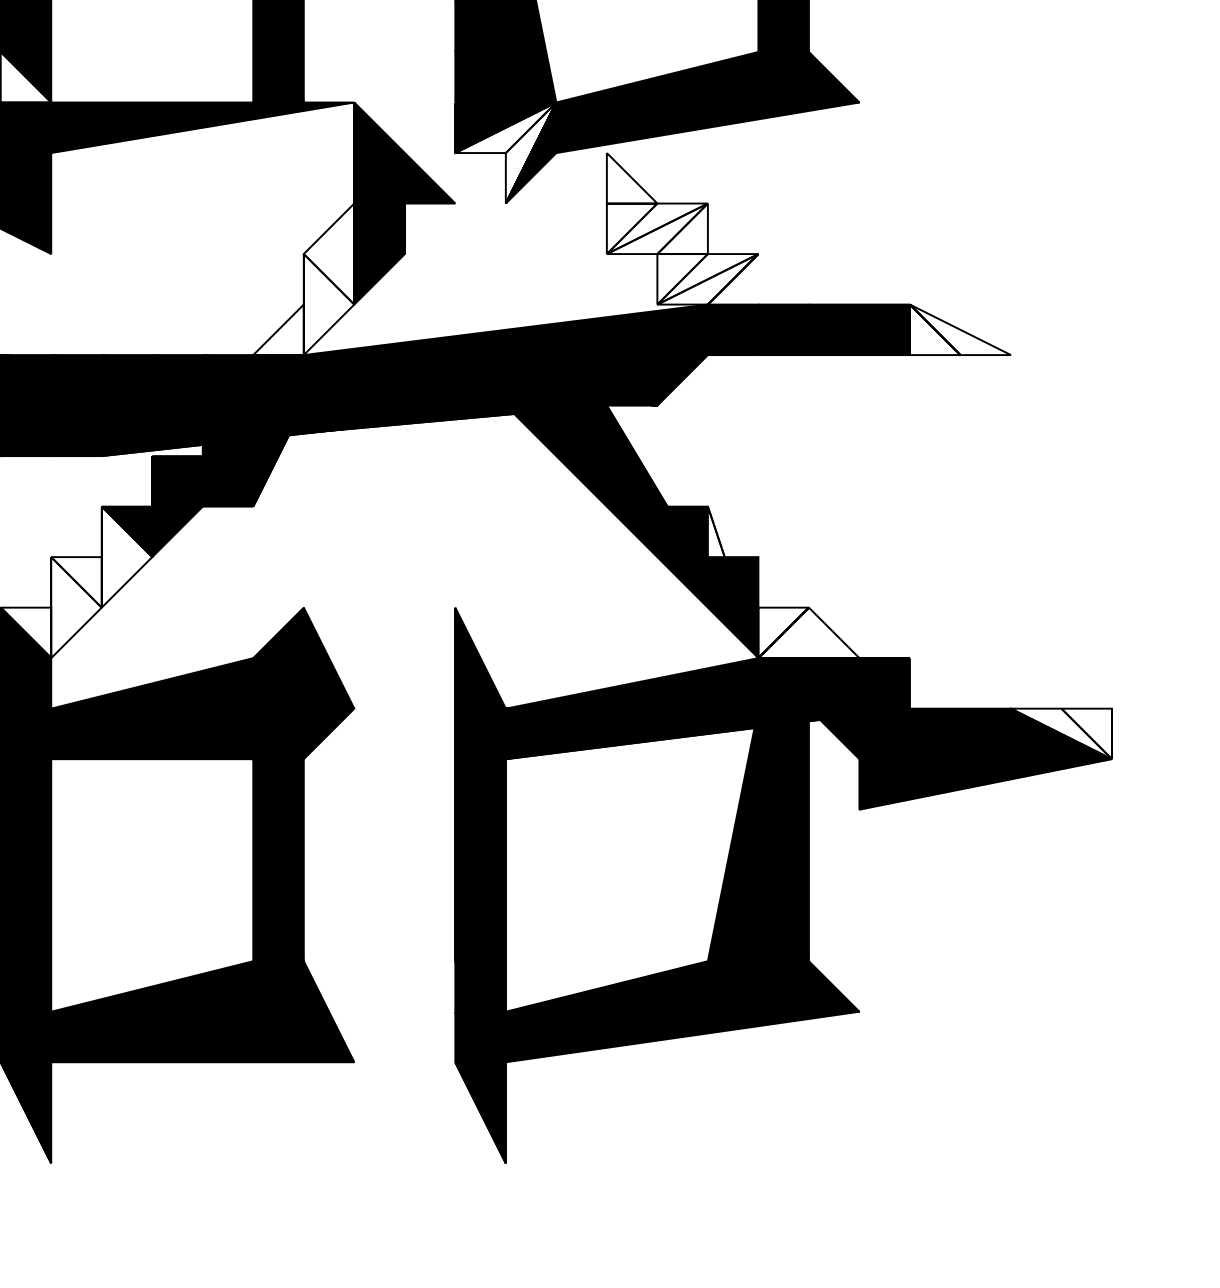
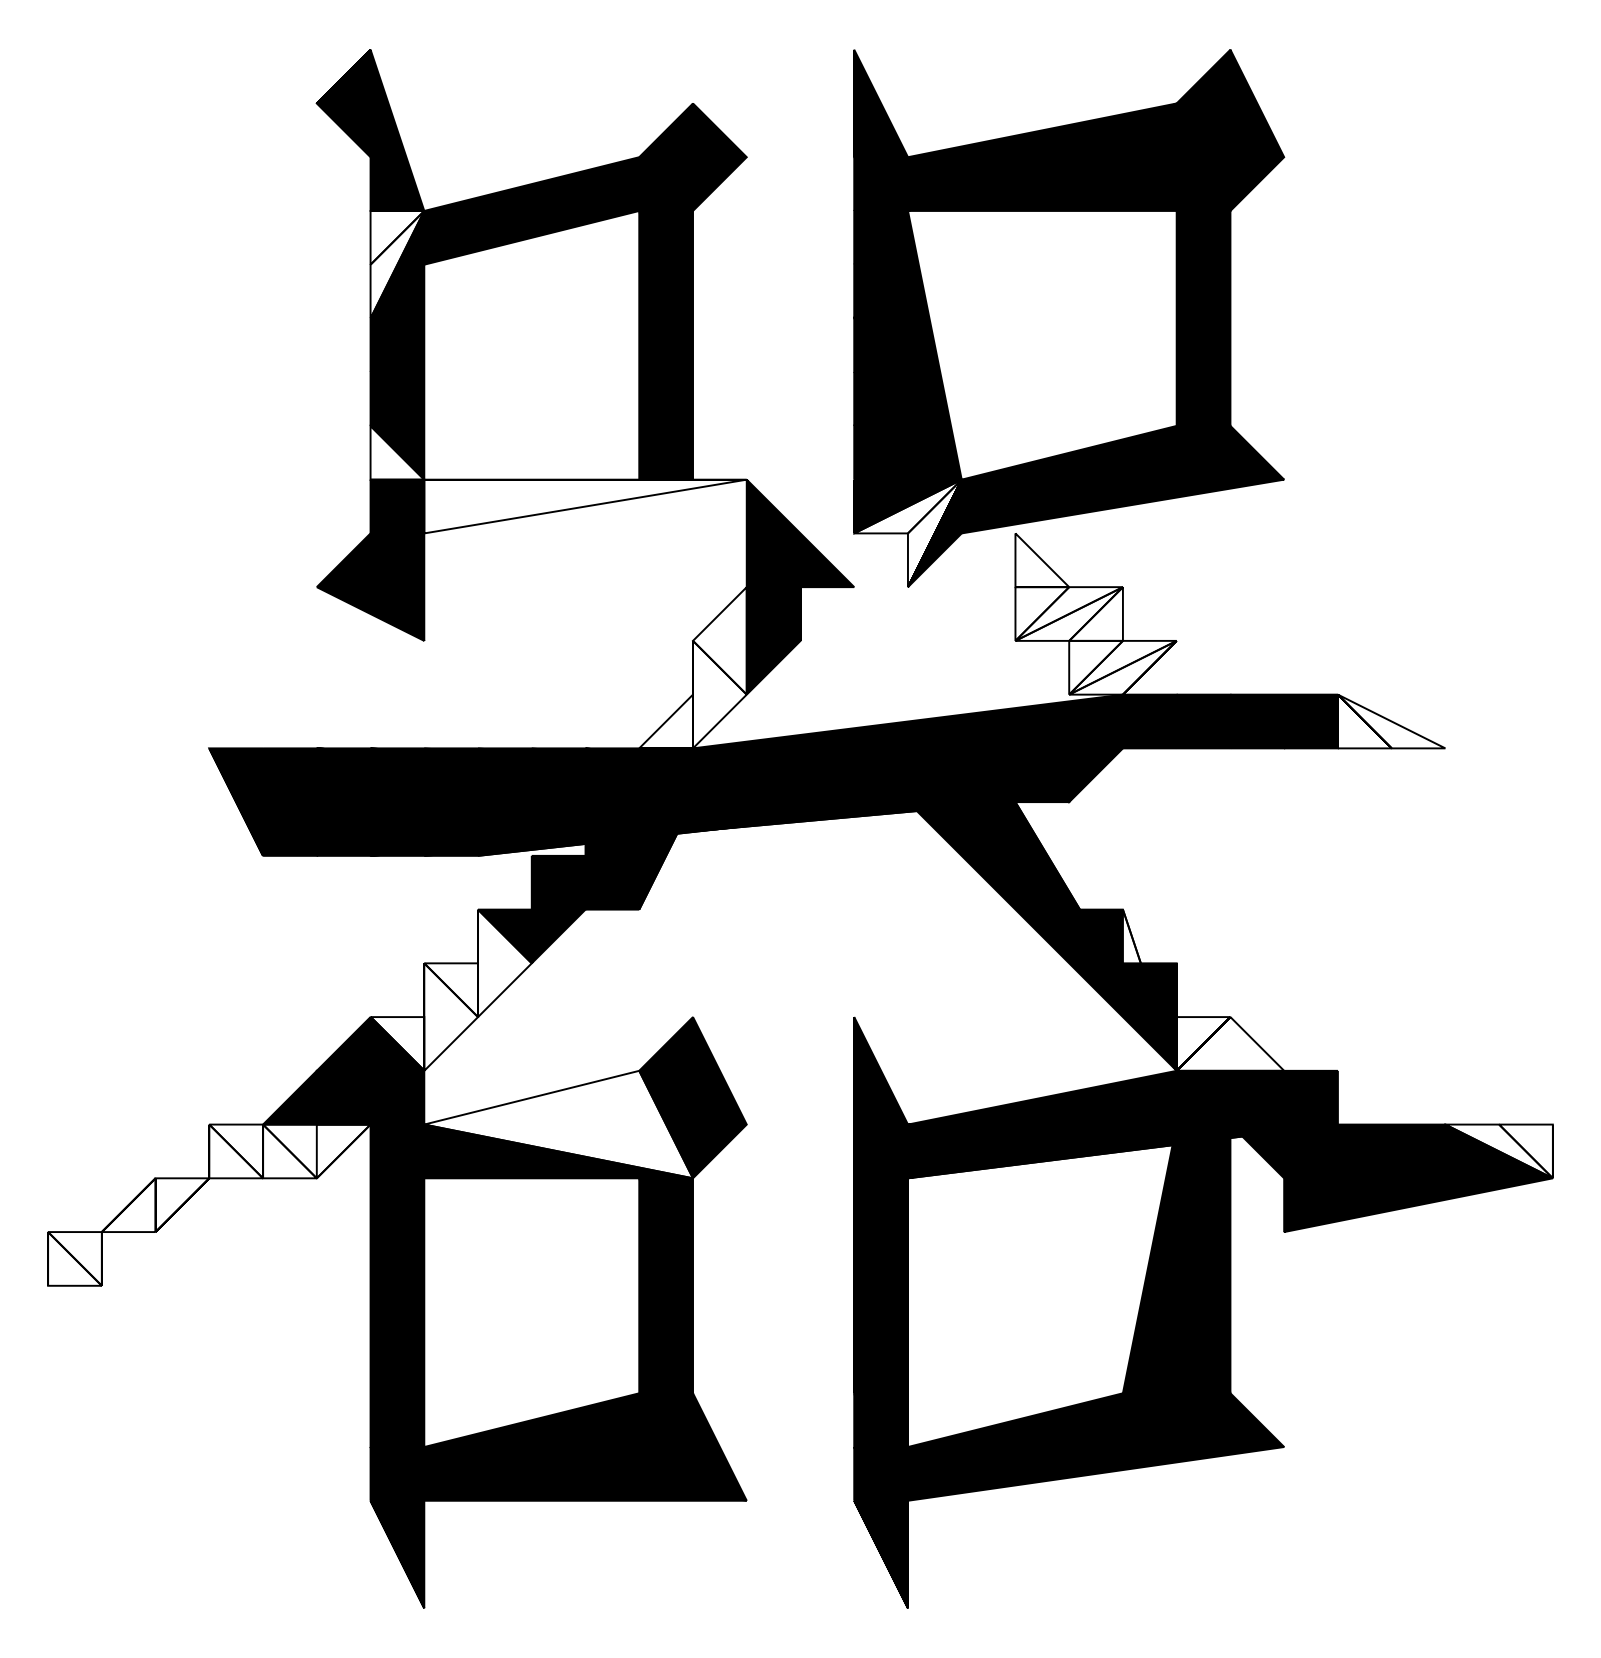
fill: (202, 127) -> (585, 506), removed
fill: (177, 708) -> (558, 1124), removed

